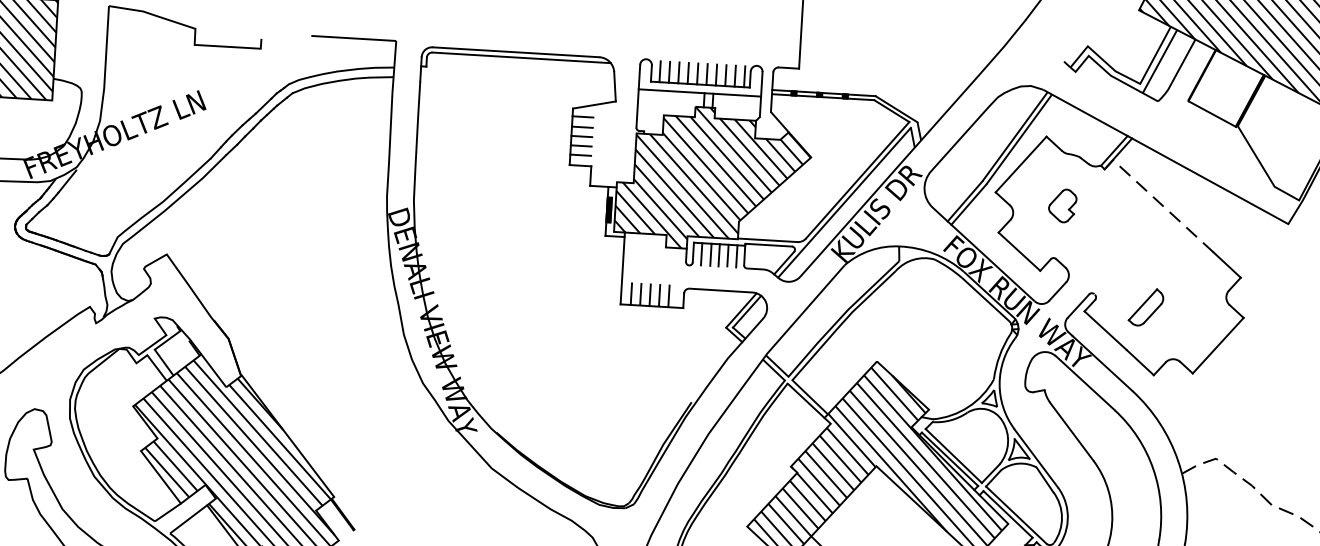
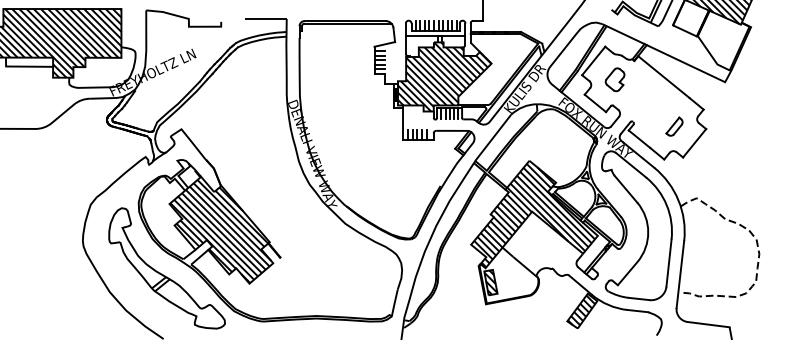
line: (1162, 204) -> (663, 76), dashed -> solid
part: (1061, 205) -> (614, 79), size x1.43
part: (1146, 306) -> (674, 126), moved

